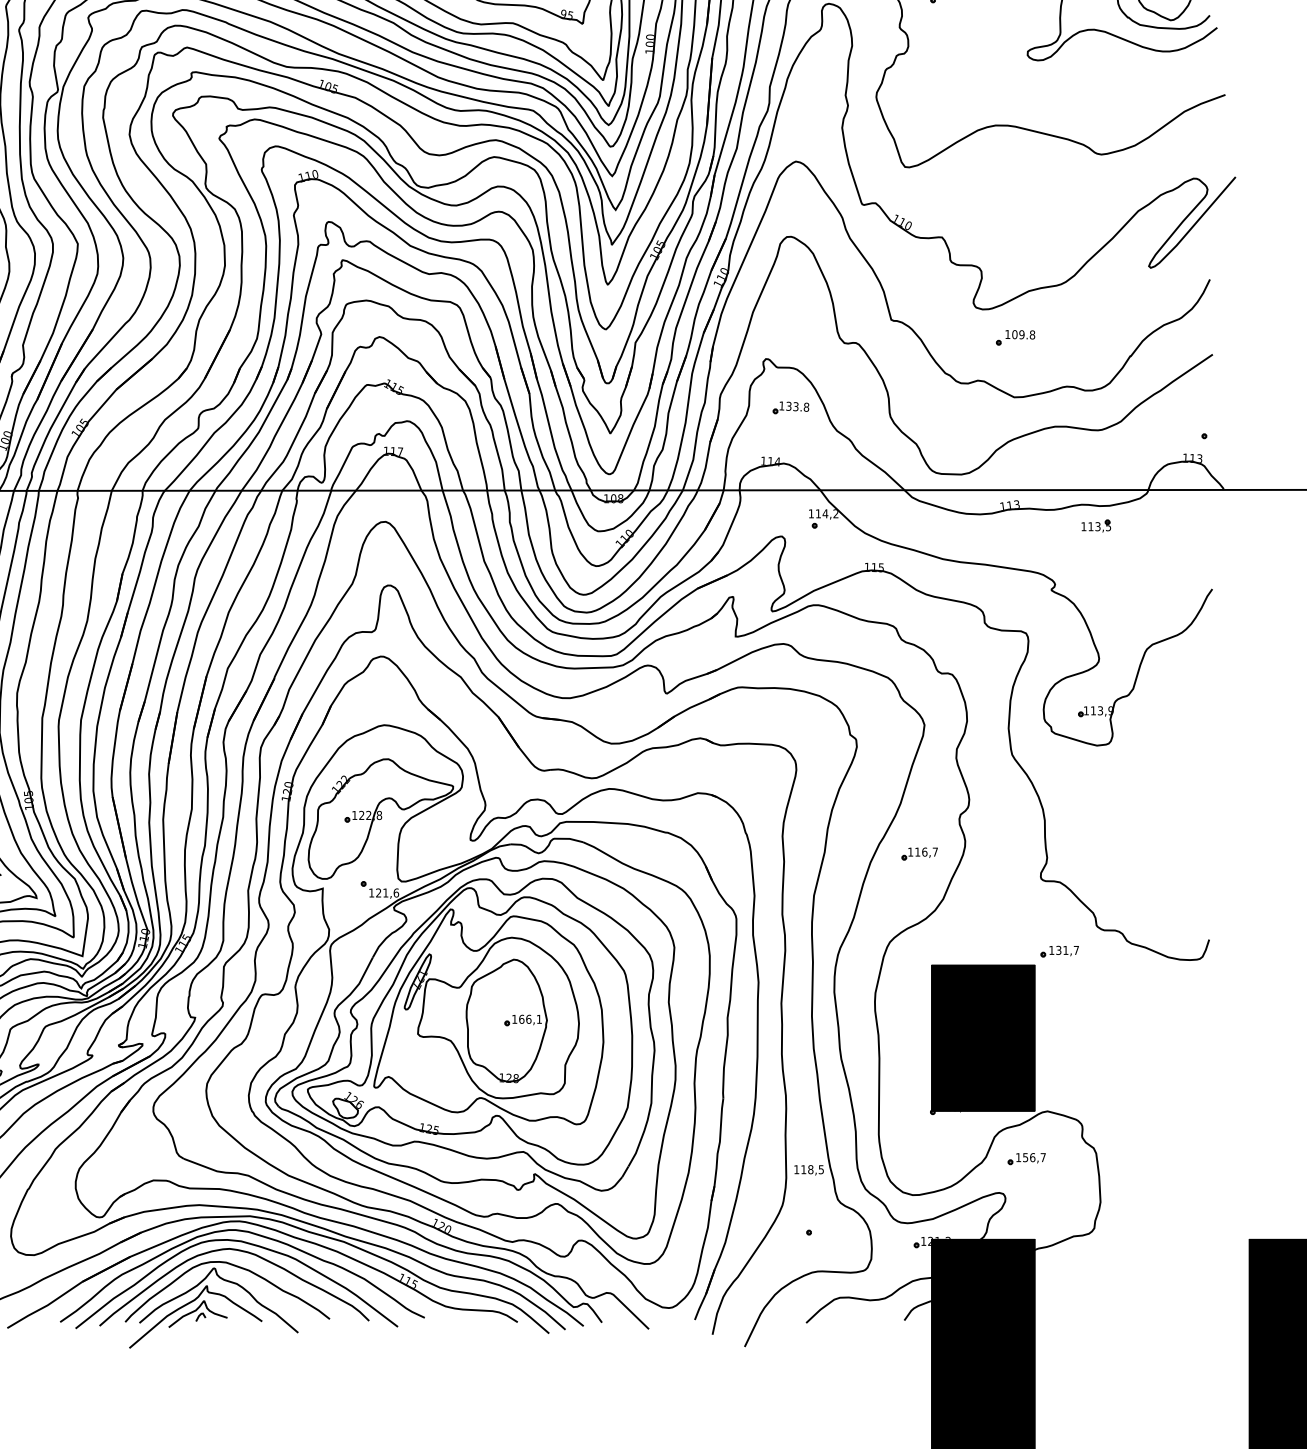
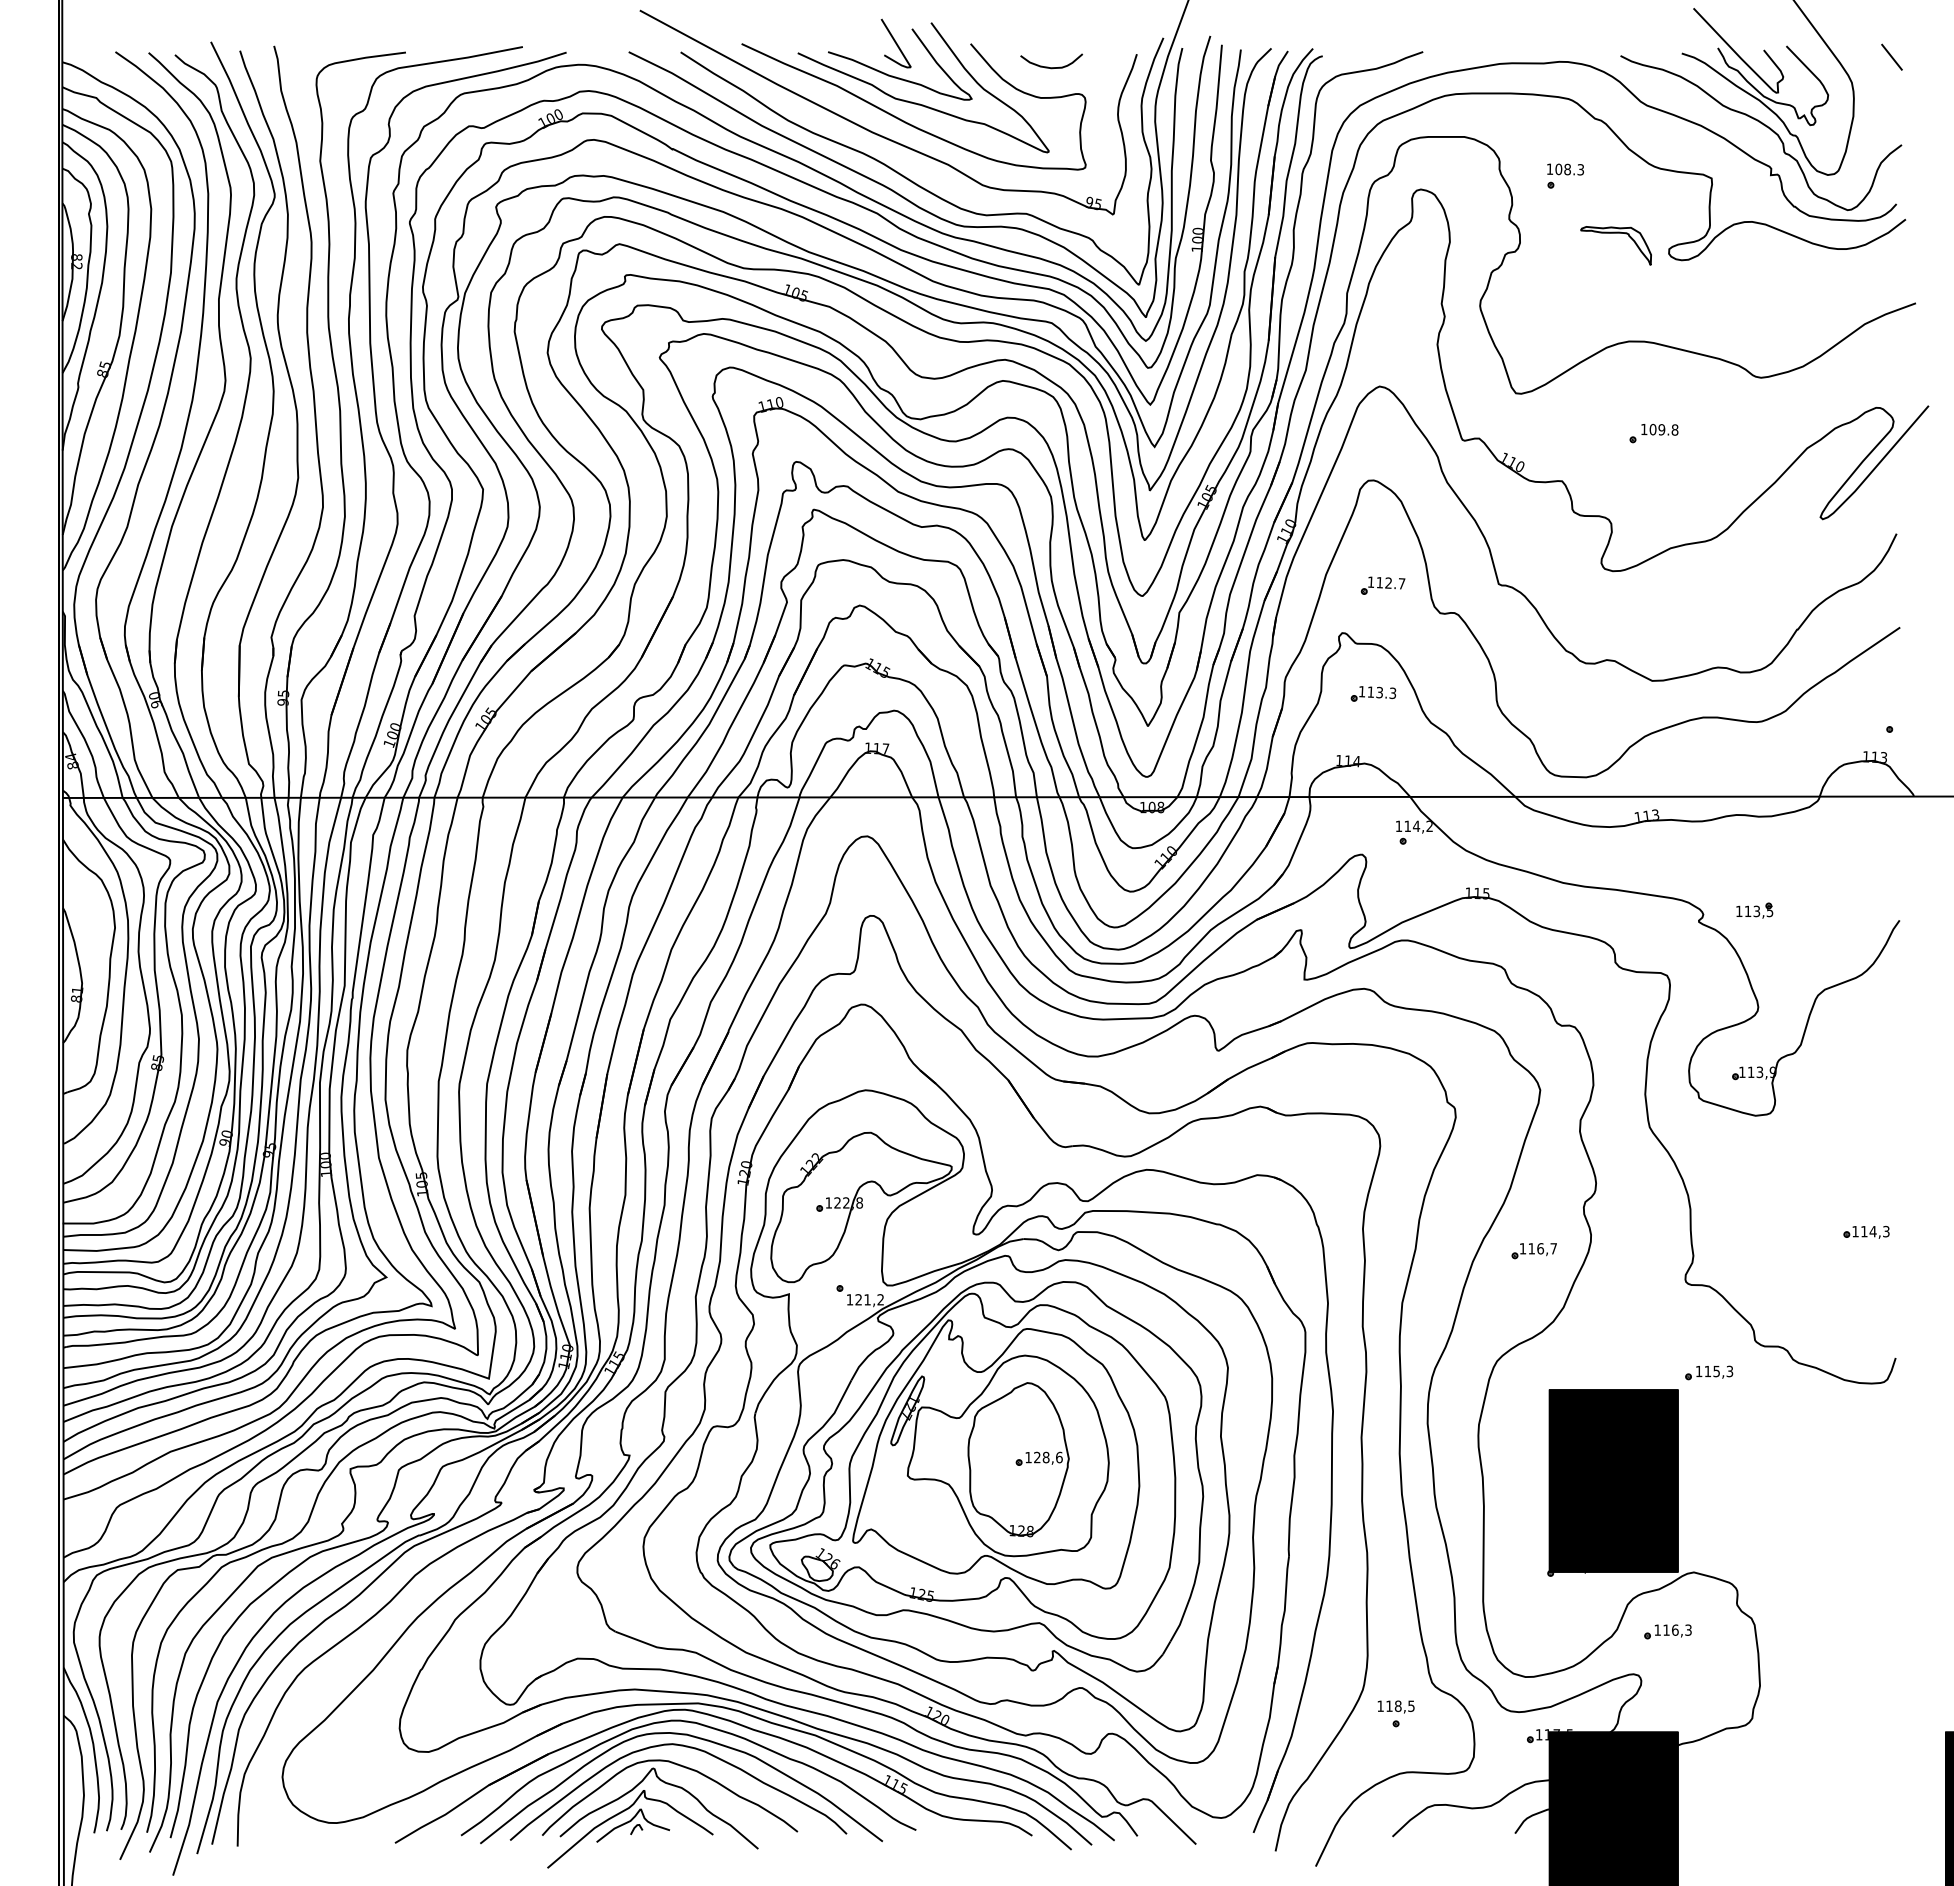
part: (984, 39) -> (1615, 233), added
part: (798, 320) -> (1382, 585), added
part: (1015, 337) -> (1653, 433), moved
text: (797, 406) -> (1381, 692), 133.8 -> 113.3
part: (1096, 525) -> (1754, 910), moved
part: (1185, 839) -> (1866, 1232), added
text: (396, 892) -> (880, 1299), 121,6 -> 121,2
text: (1067, 950) -> (1718, 1371), 131,7 -> 115,3
text: (530, 1019) -> (1048, 1457), 166,1 -> 128,6
text: (1034, 1157) -> (1677, 1629), 156,7 -> 116,3
text: (808, 1169) -> (1395, 1706), moved
text: (939, 1241) -> (1558, 1734), 121,2 -> 117,5

